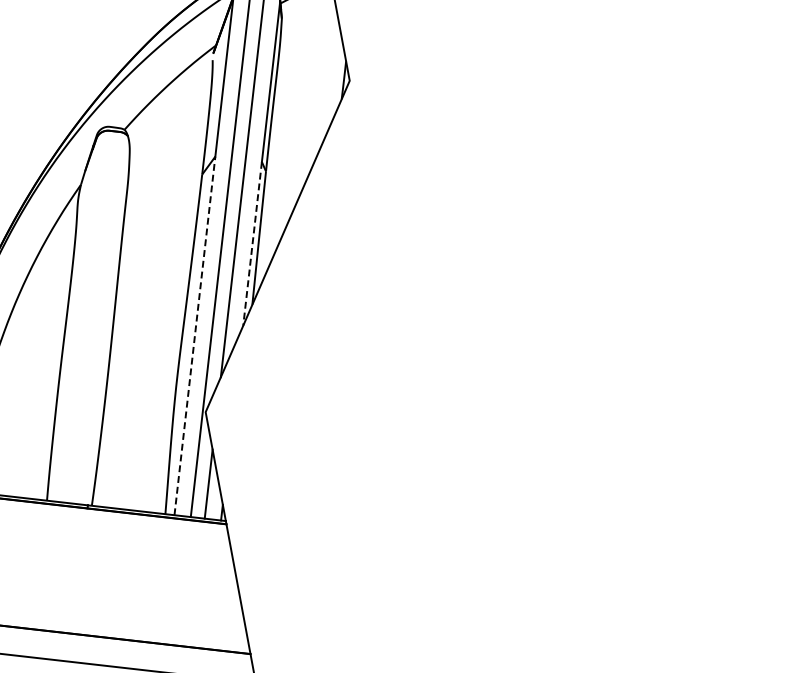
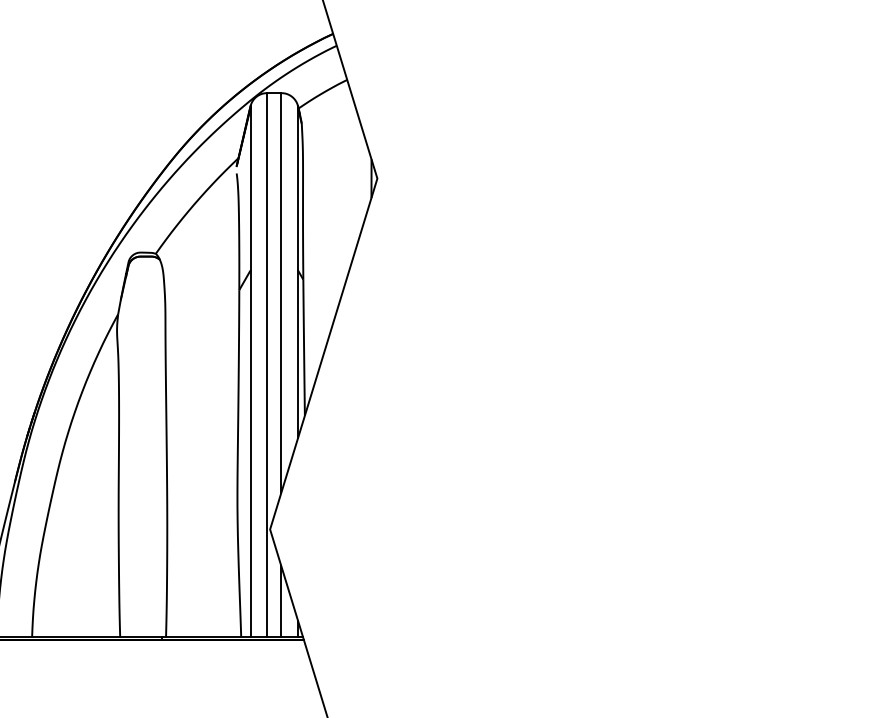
line: (252, 244) -> (298, 354), dashed -> solid
line: (194, 335) -> (250, 453), dashed -> solid

